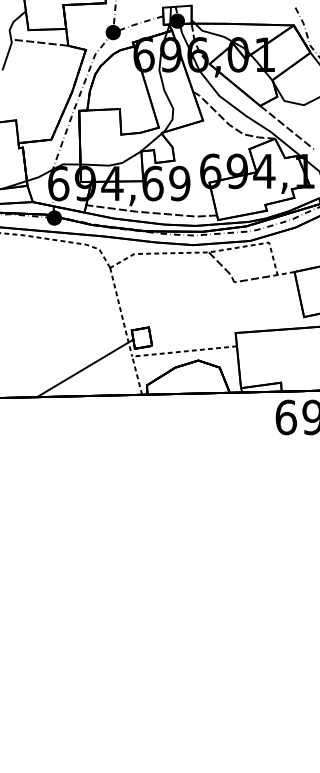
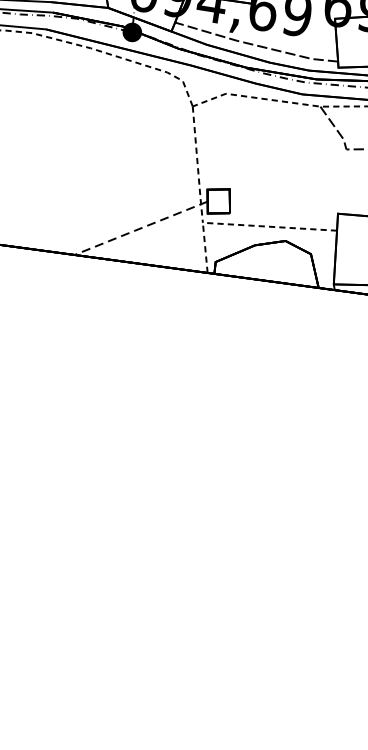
line: (84, 368) -> (140, 228), solid -> dashed

